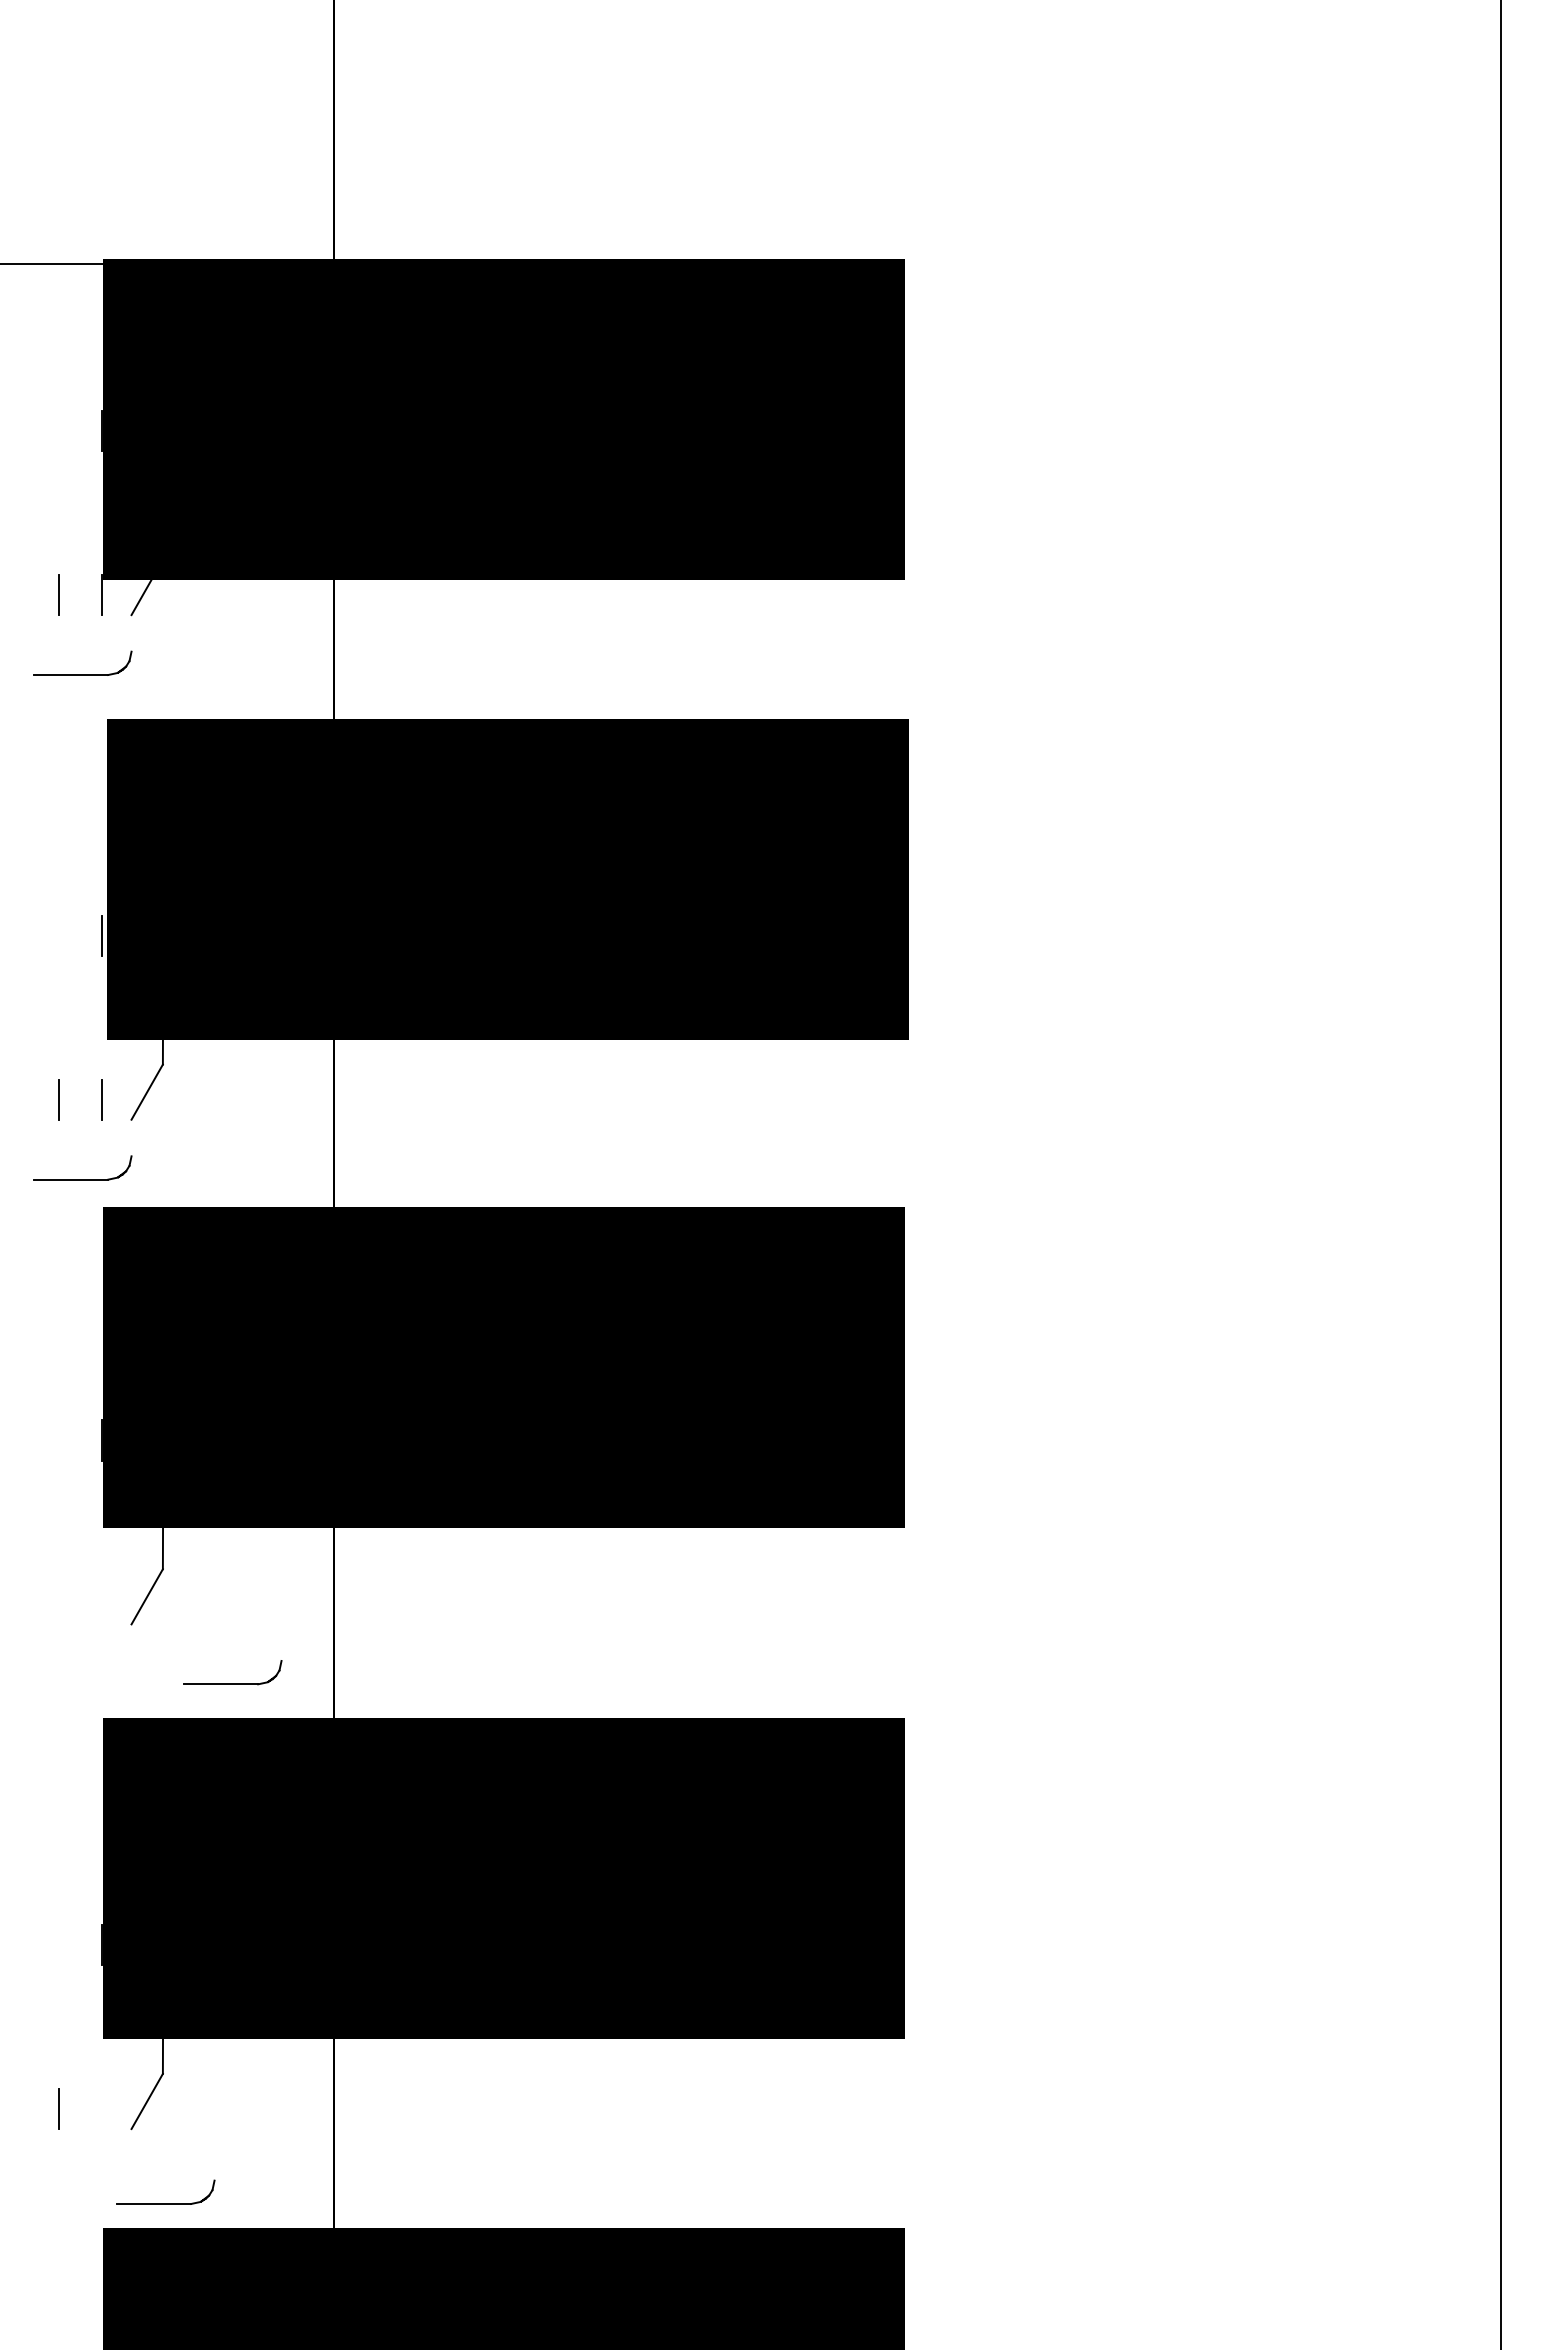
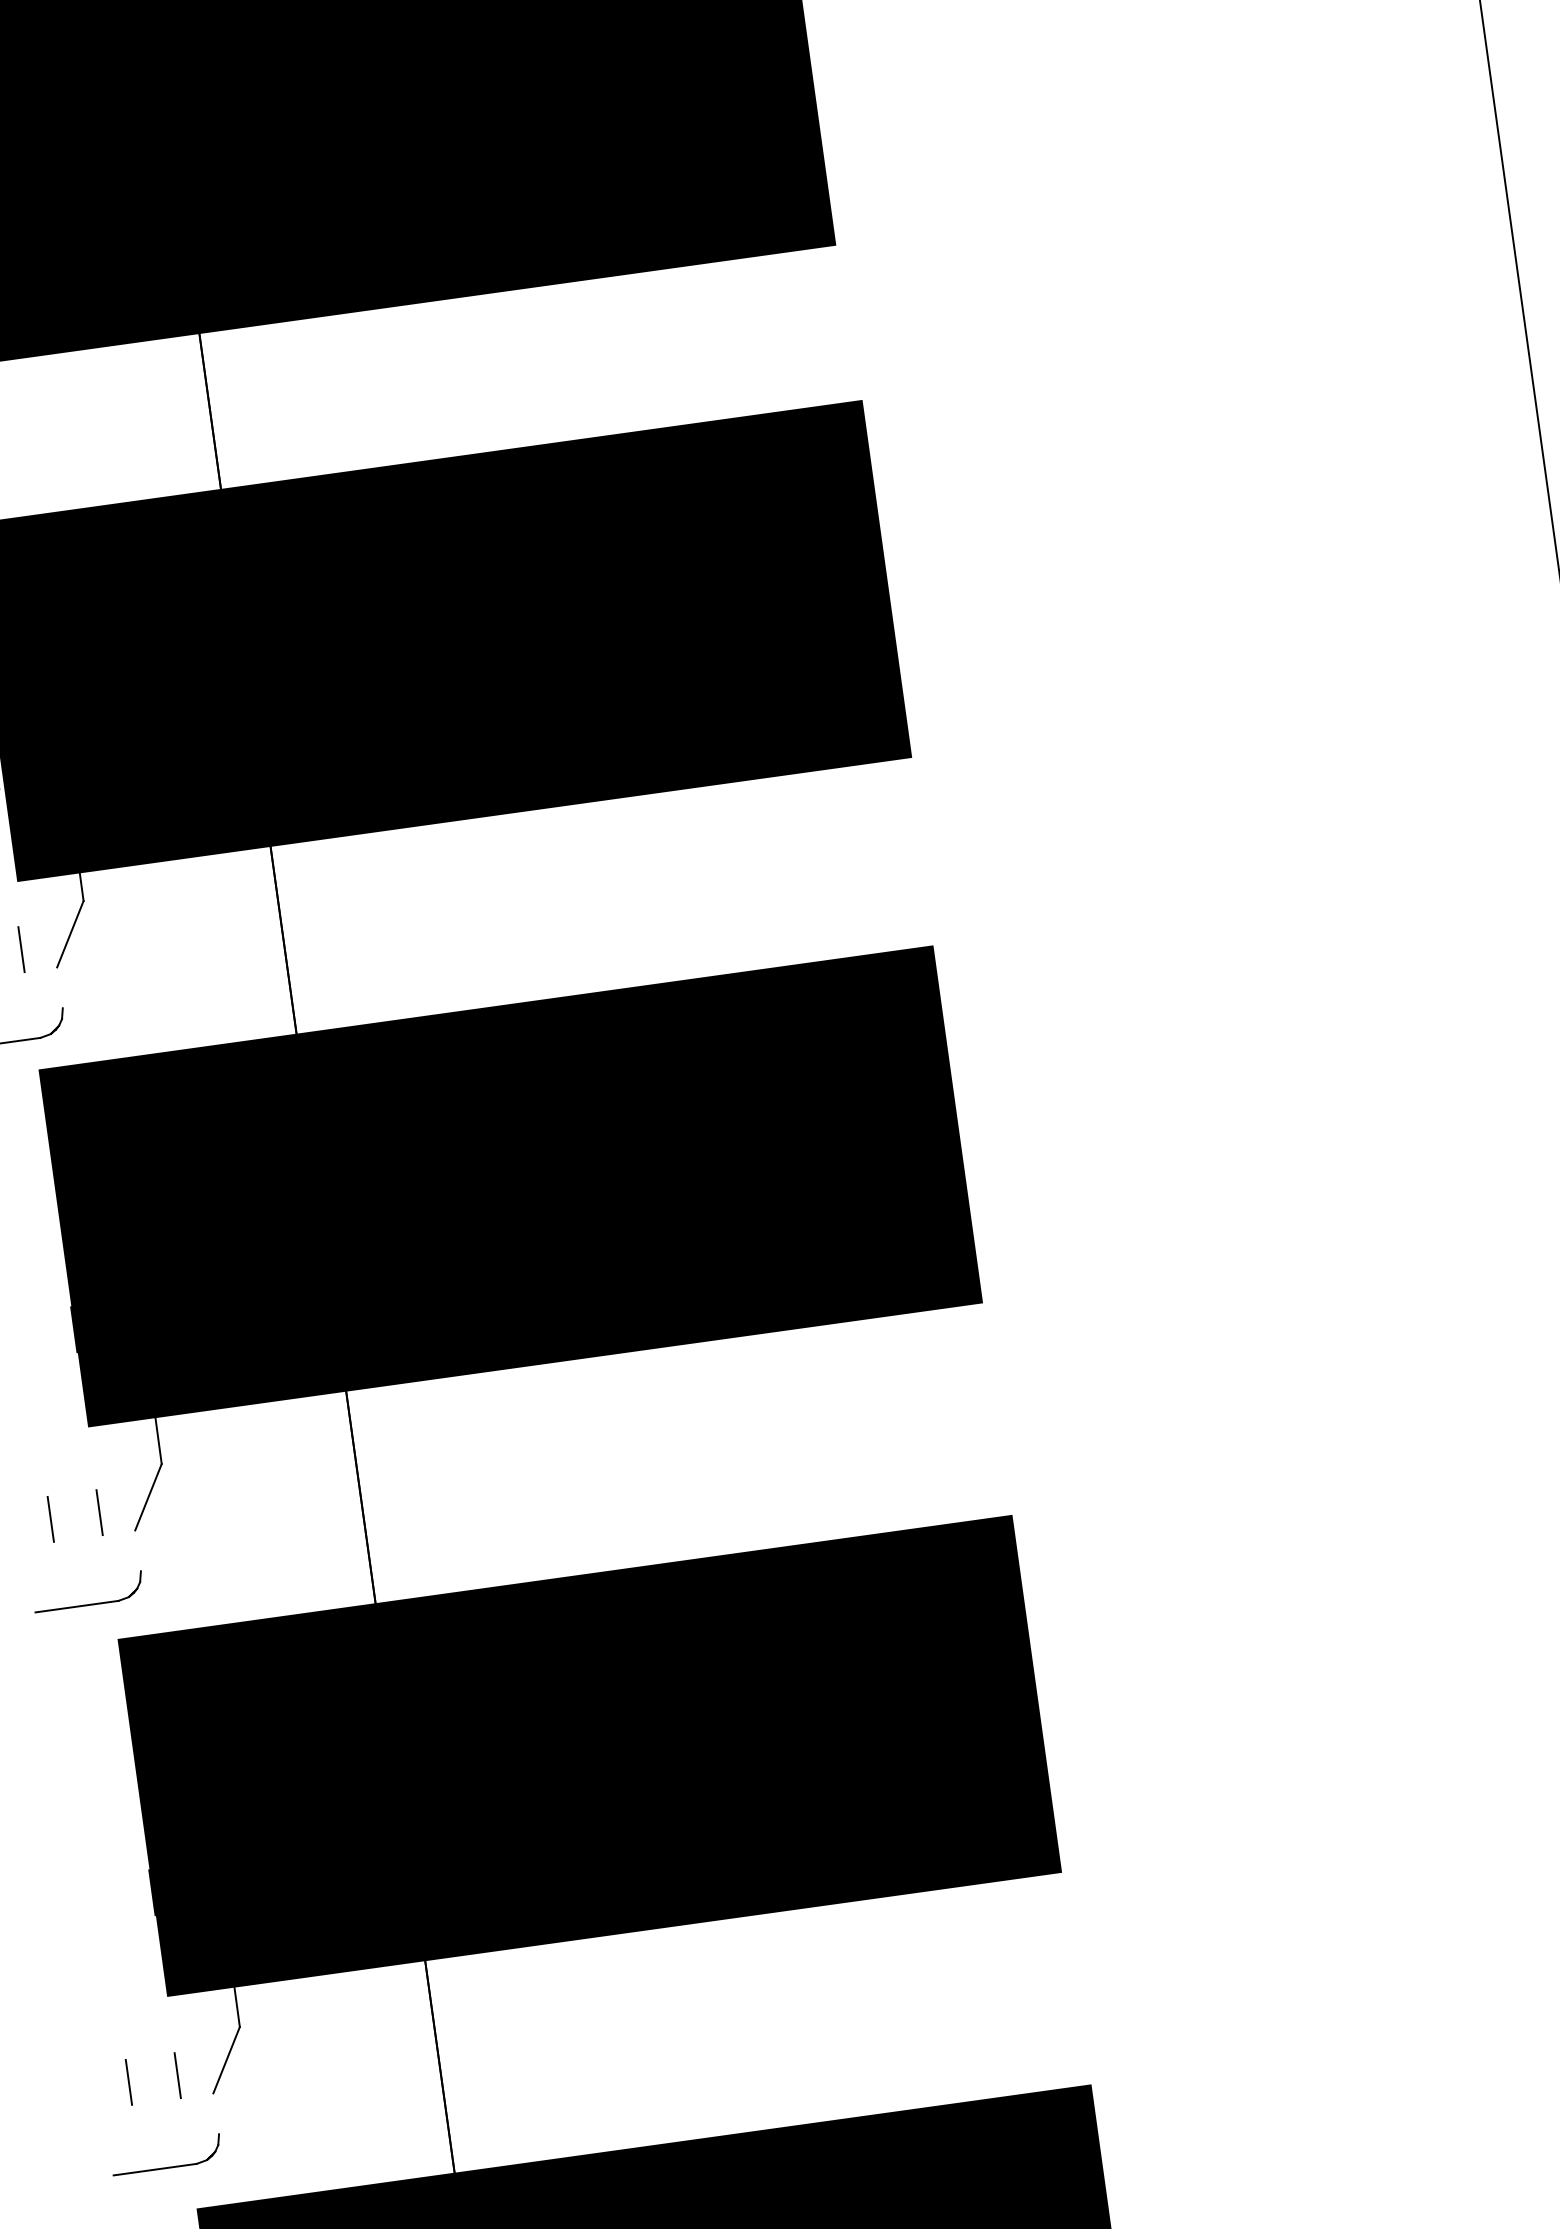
line: (58, 1604) -> (50, 1519), added
line: (102, 1604) -> (99, 1512), added
part: (232, 1683) -> (89, 1603), moved
line: (102, 2108) -> (177, 2074), added
part: (165, 2203) -> (167, 2167), moved

